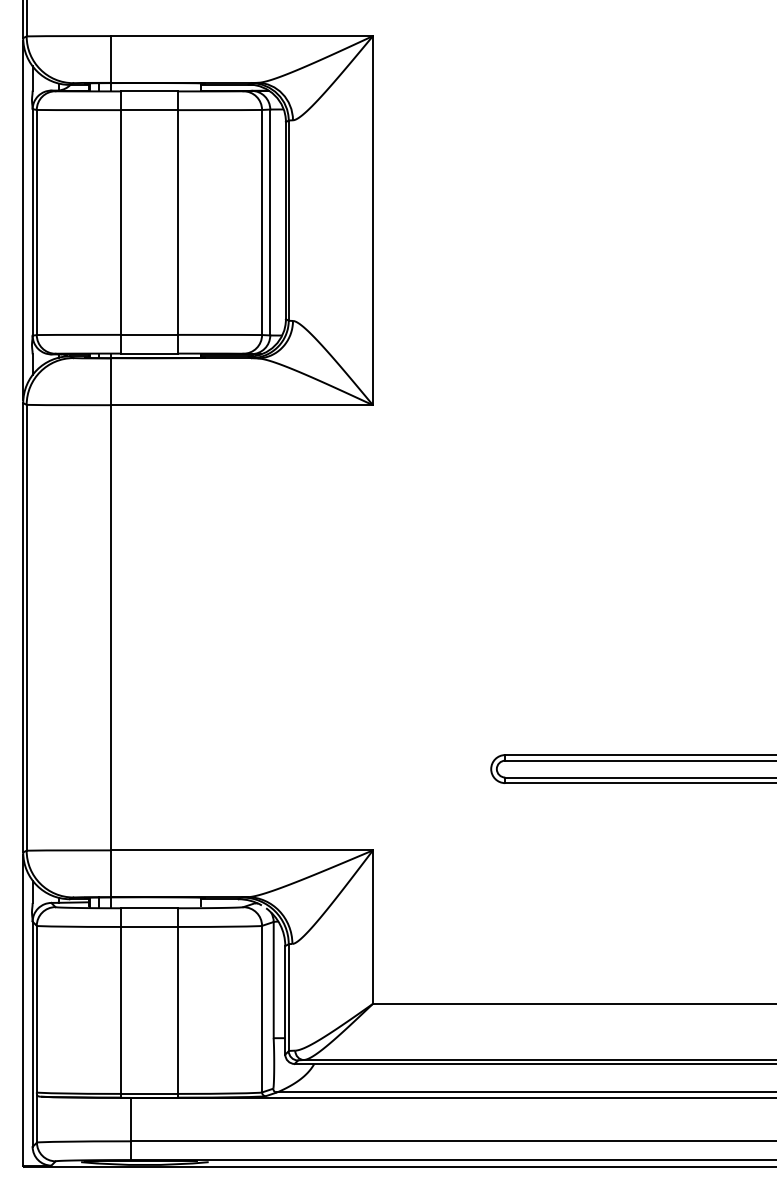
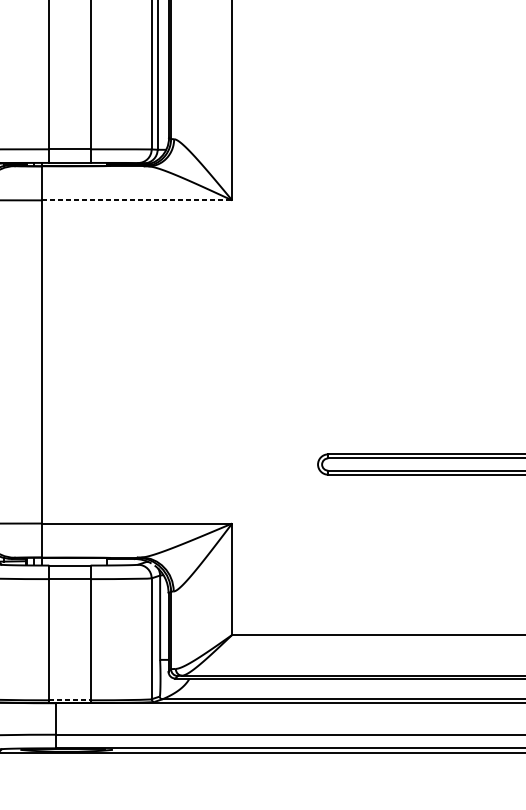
line: (242, 405) -> (137, 200), solid -> dashed
line: (149, 1093) -> (69, 700), solid -> dashed

